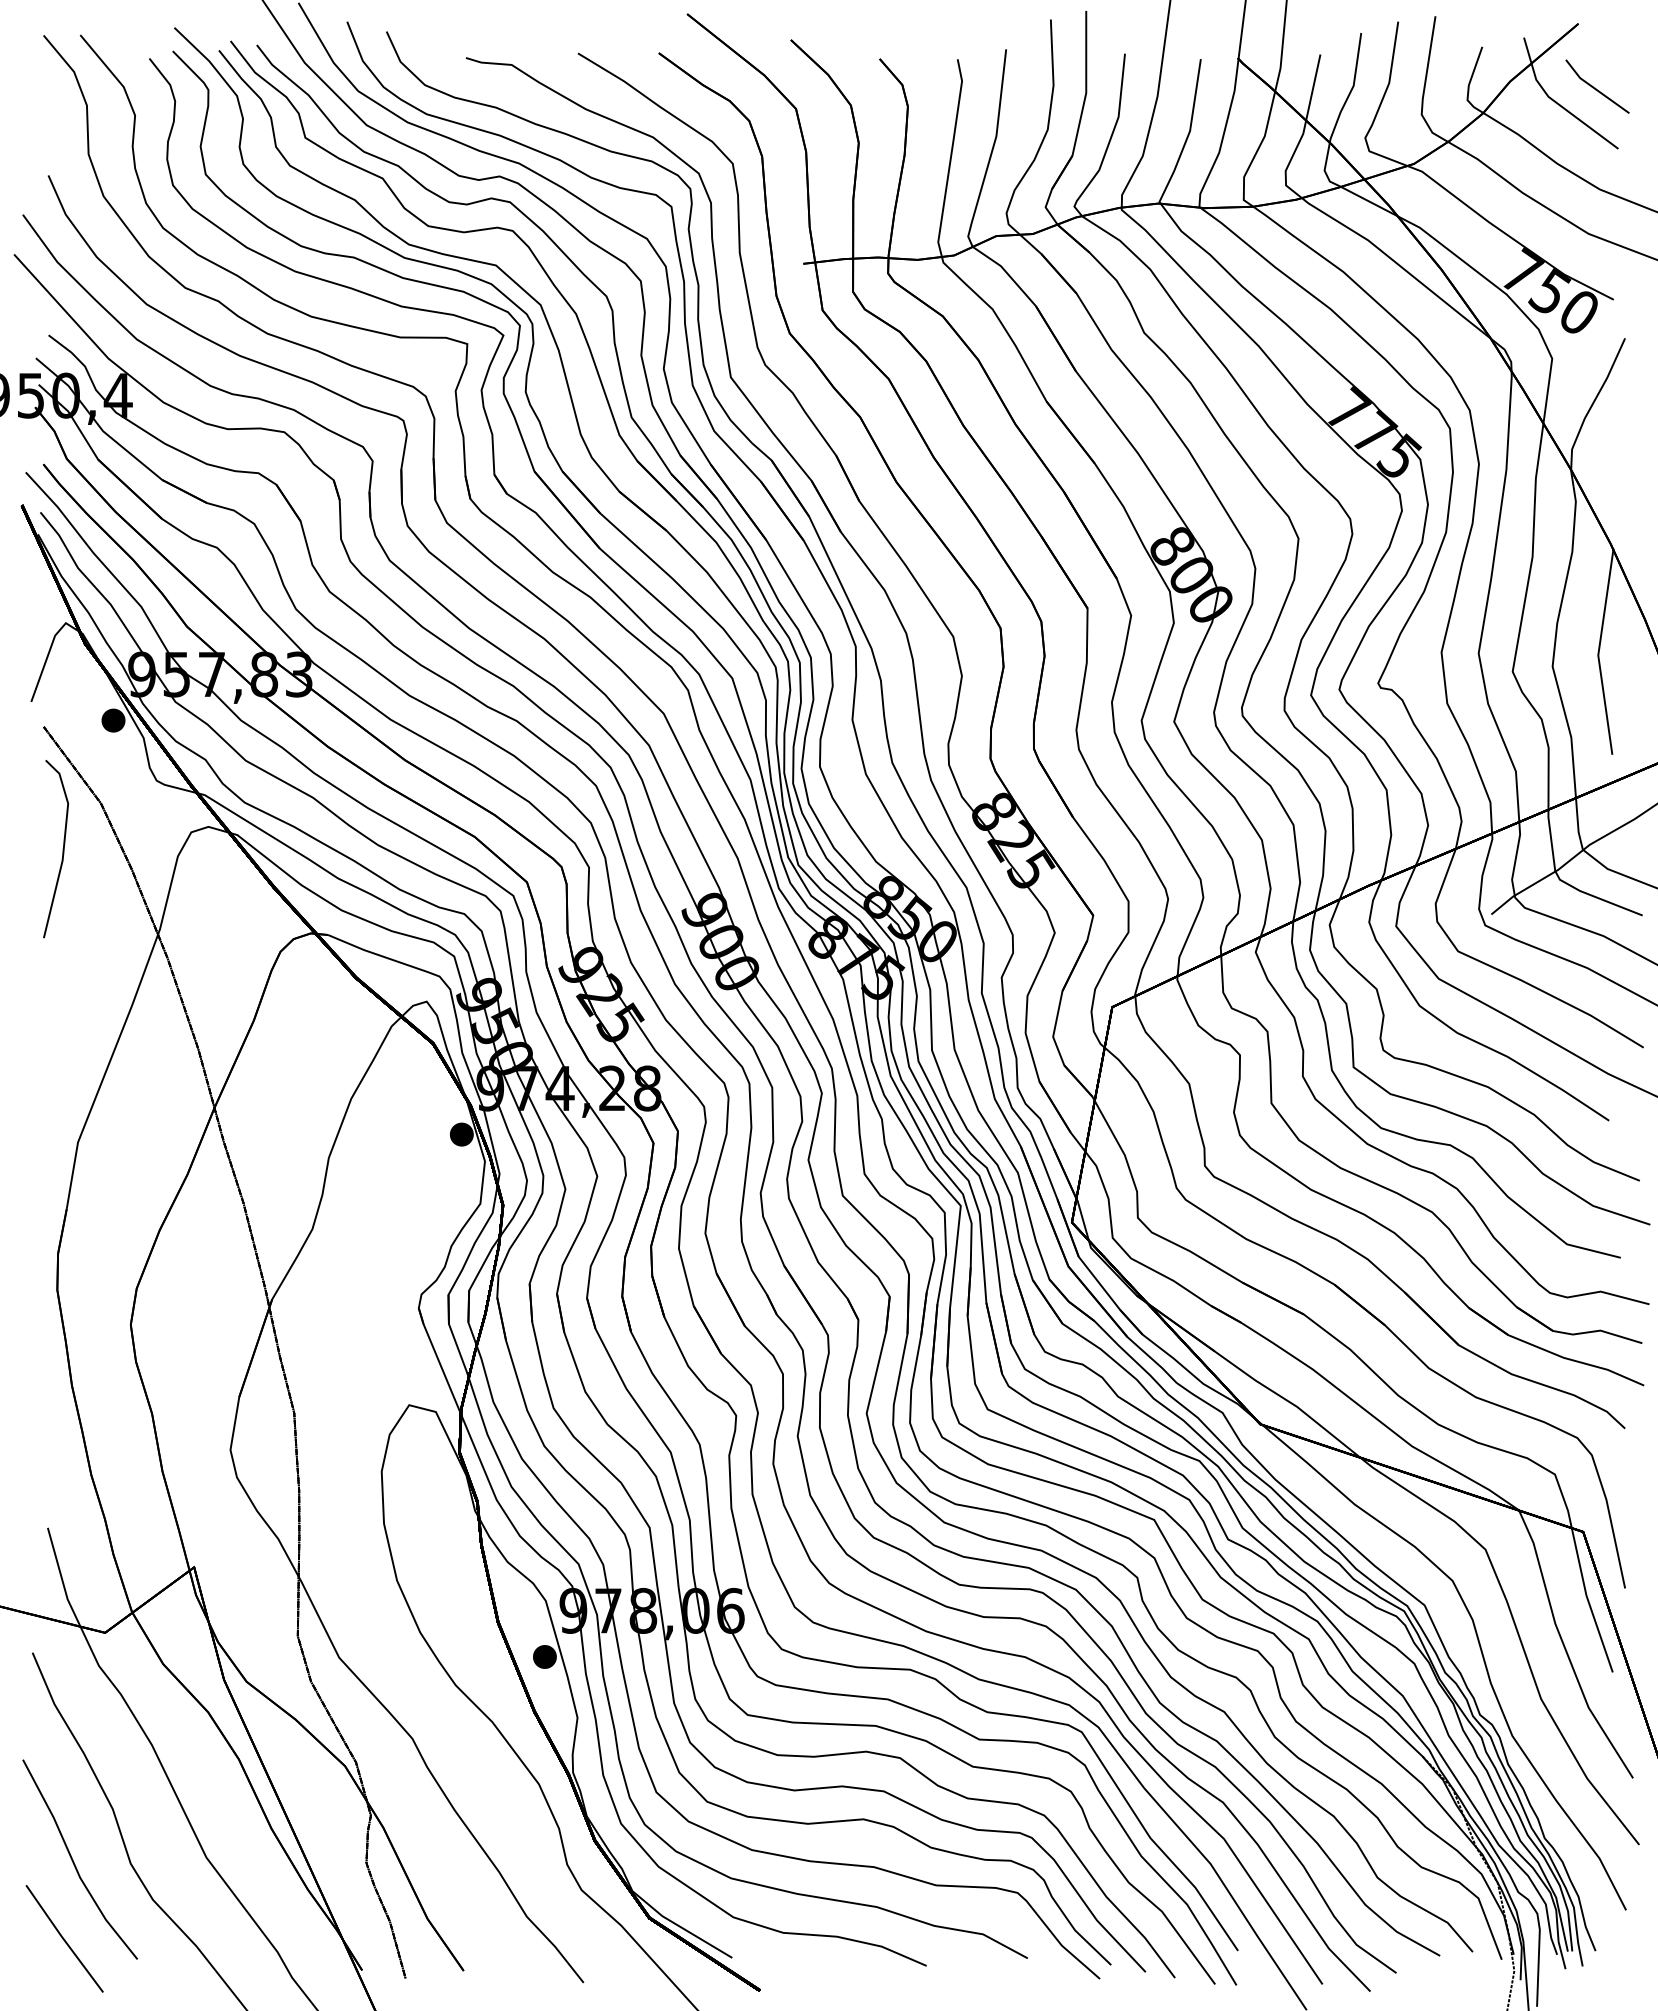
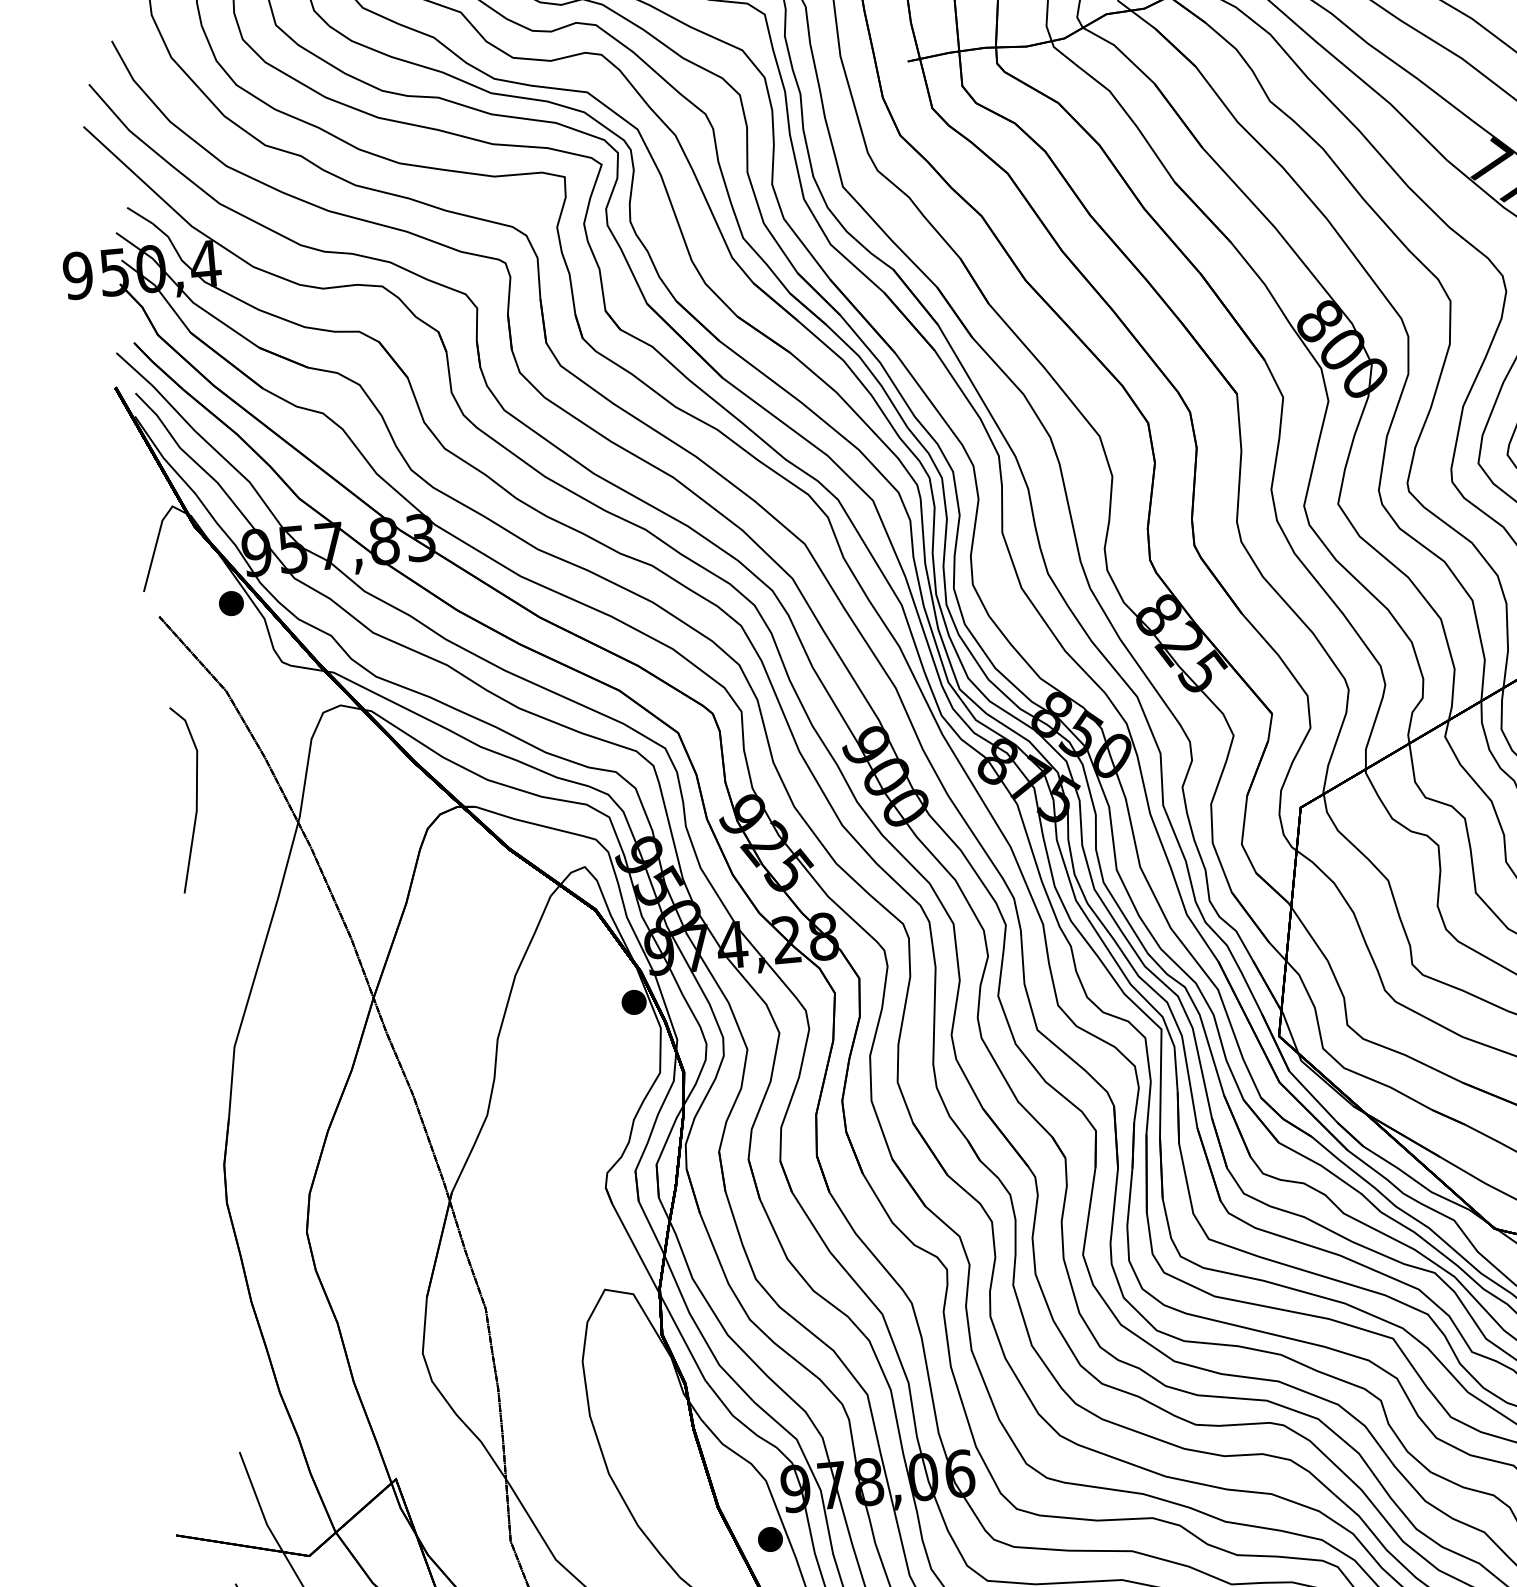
line: (62, 849) -> (195, 799), moved

